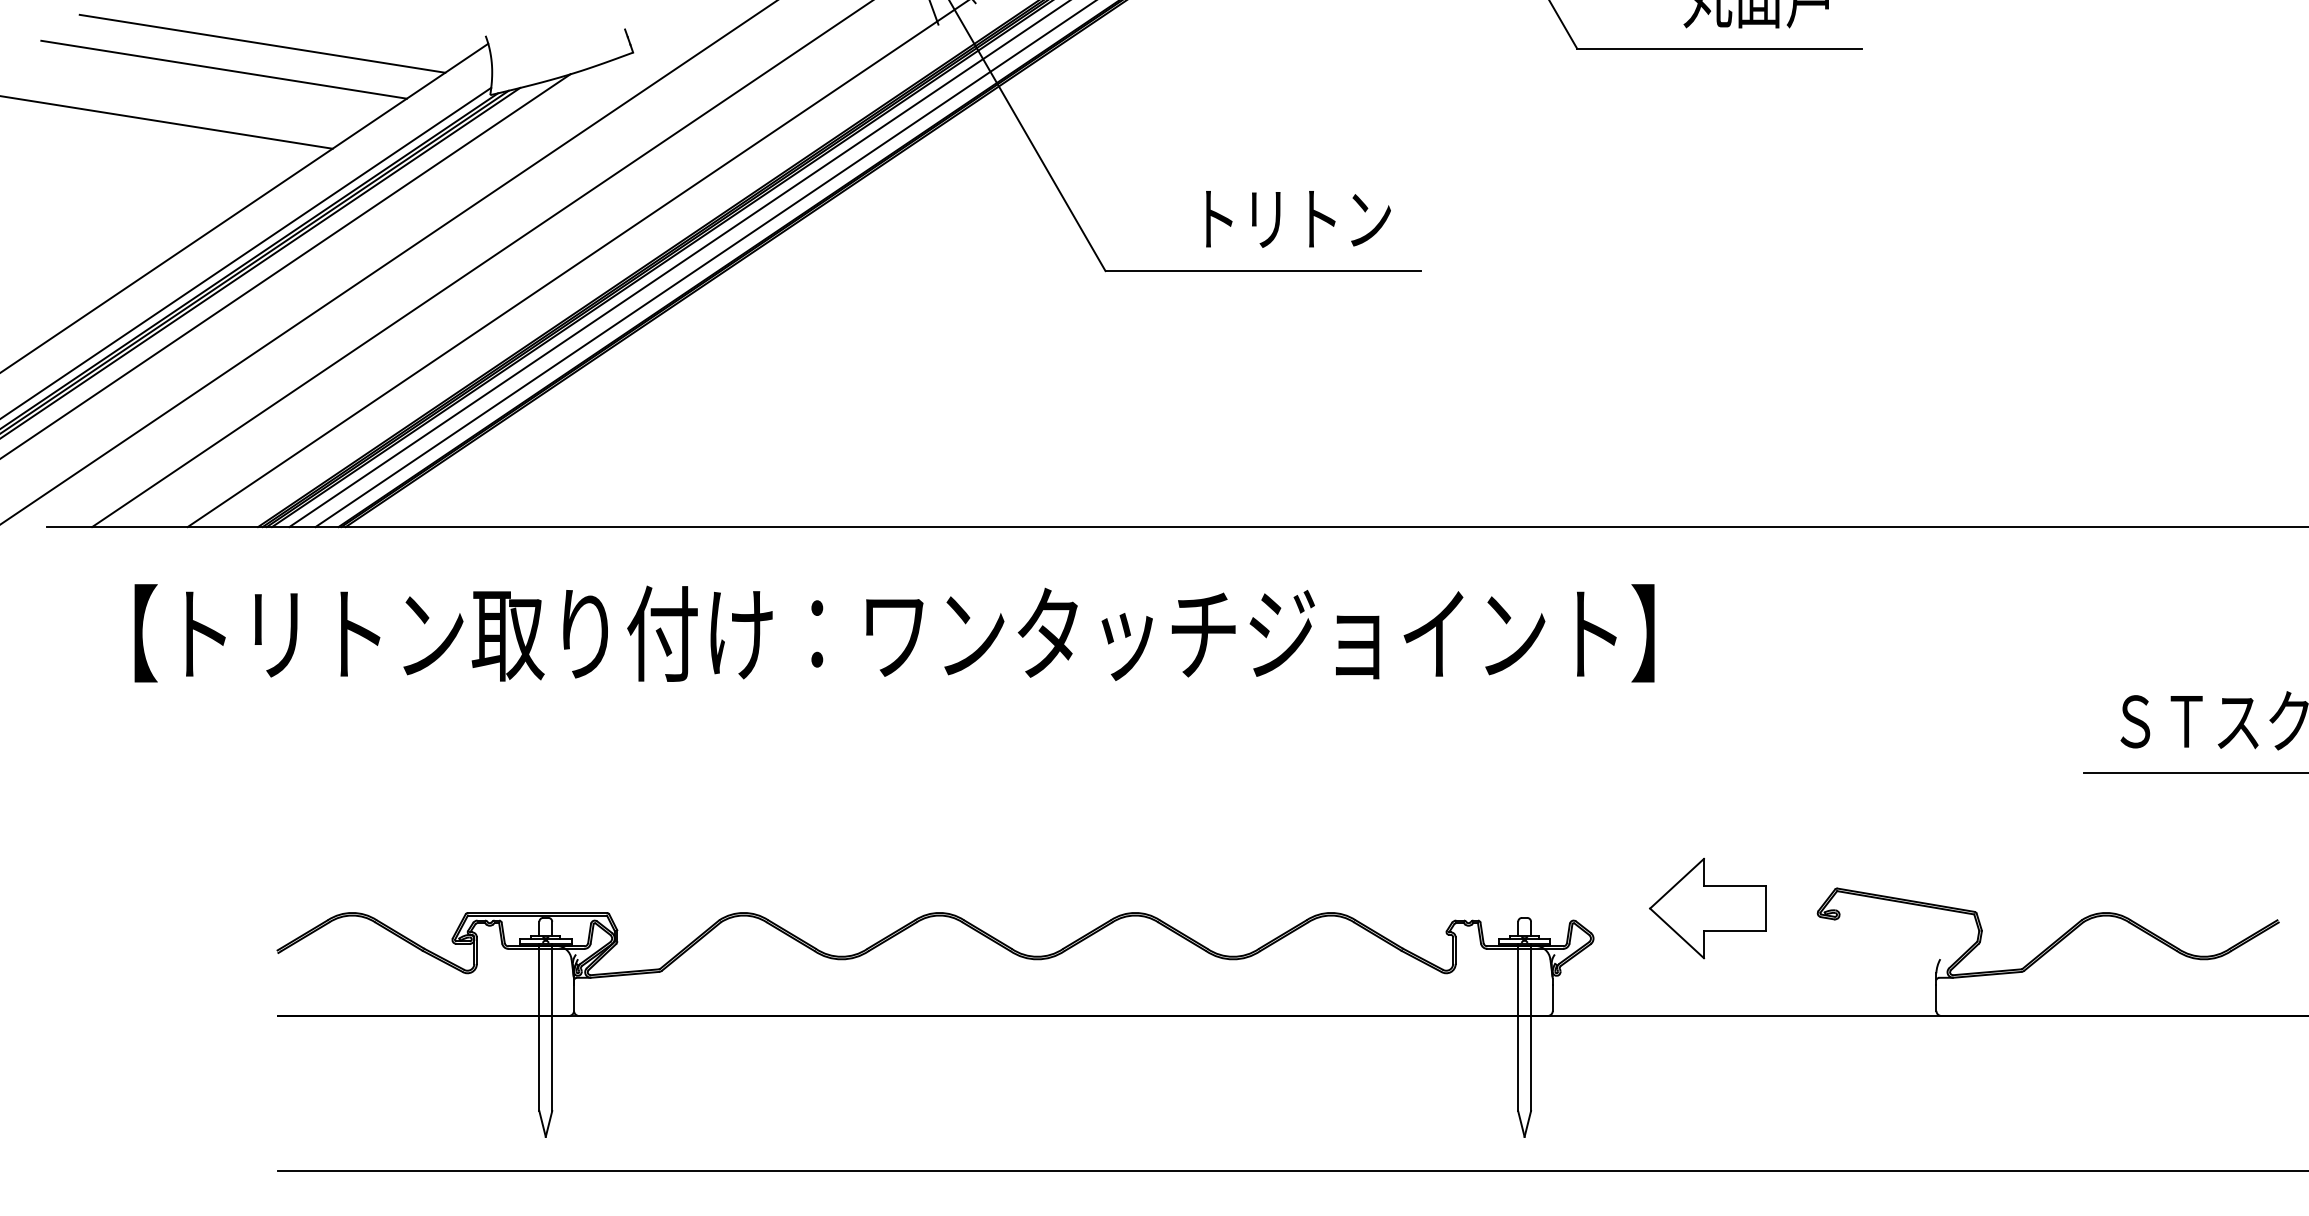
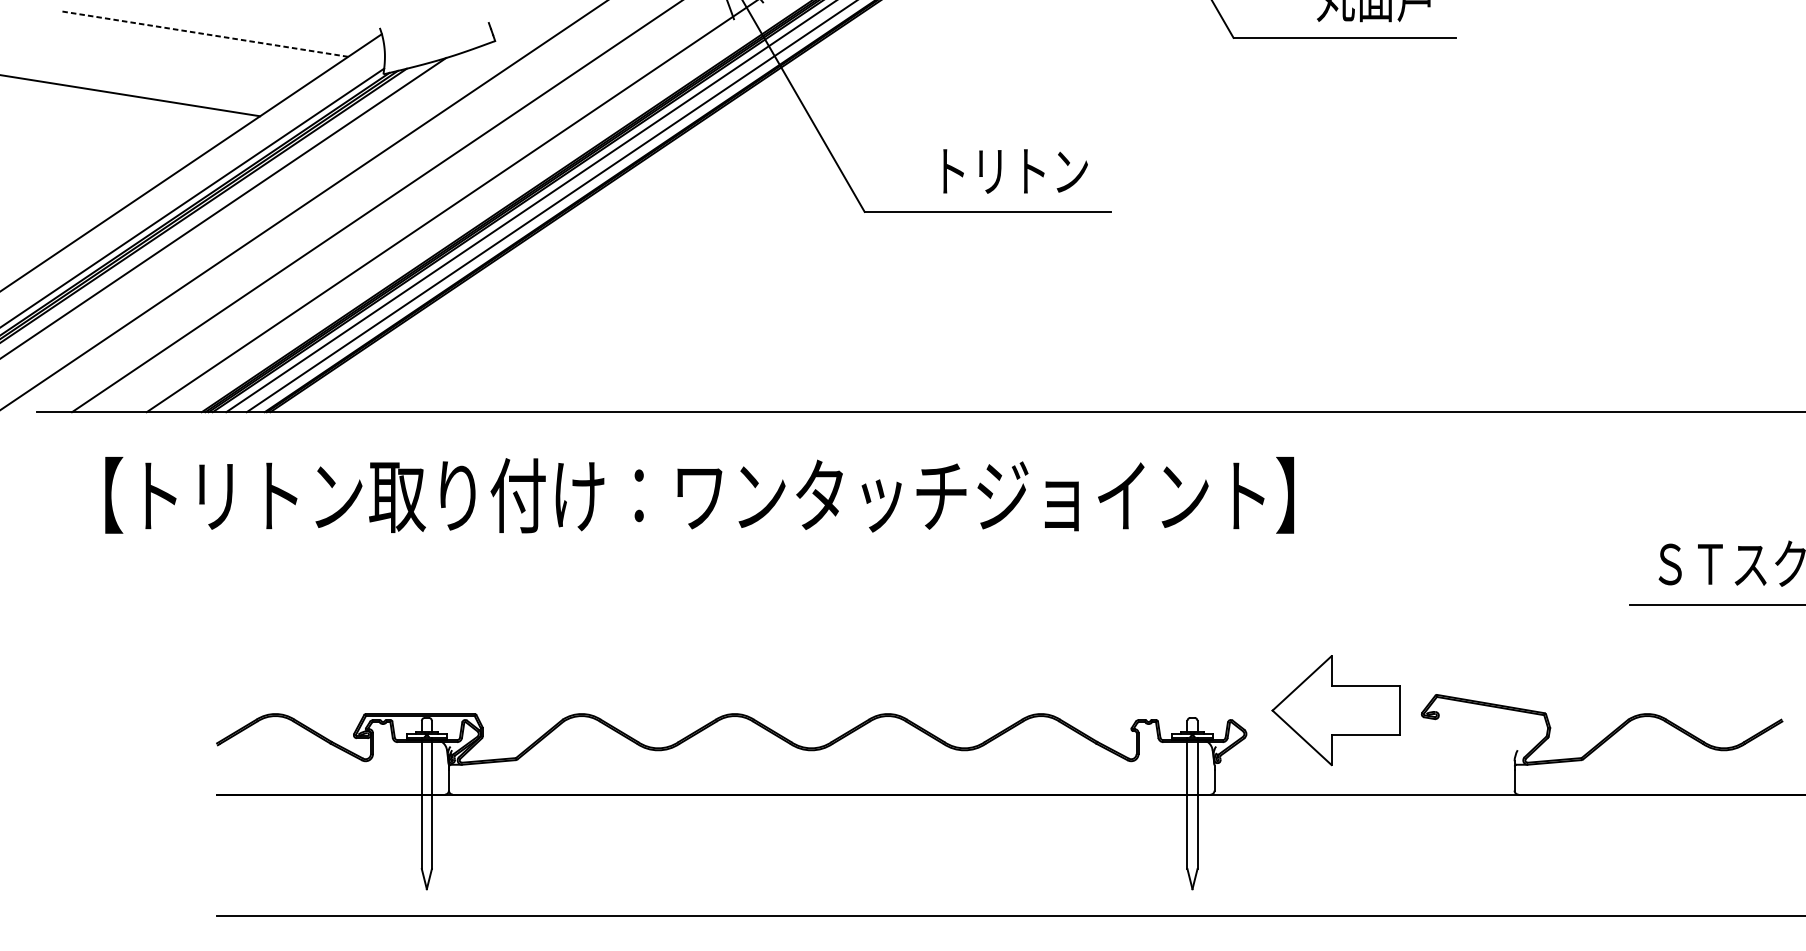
line: (262, 43) -> (205, 33), solid -> dashed
line: (223, 69) -> (174, 54), removed
part: (1707, 908) -> (1335, 710), size x1.4

